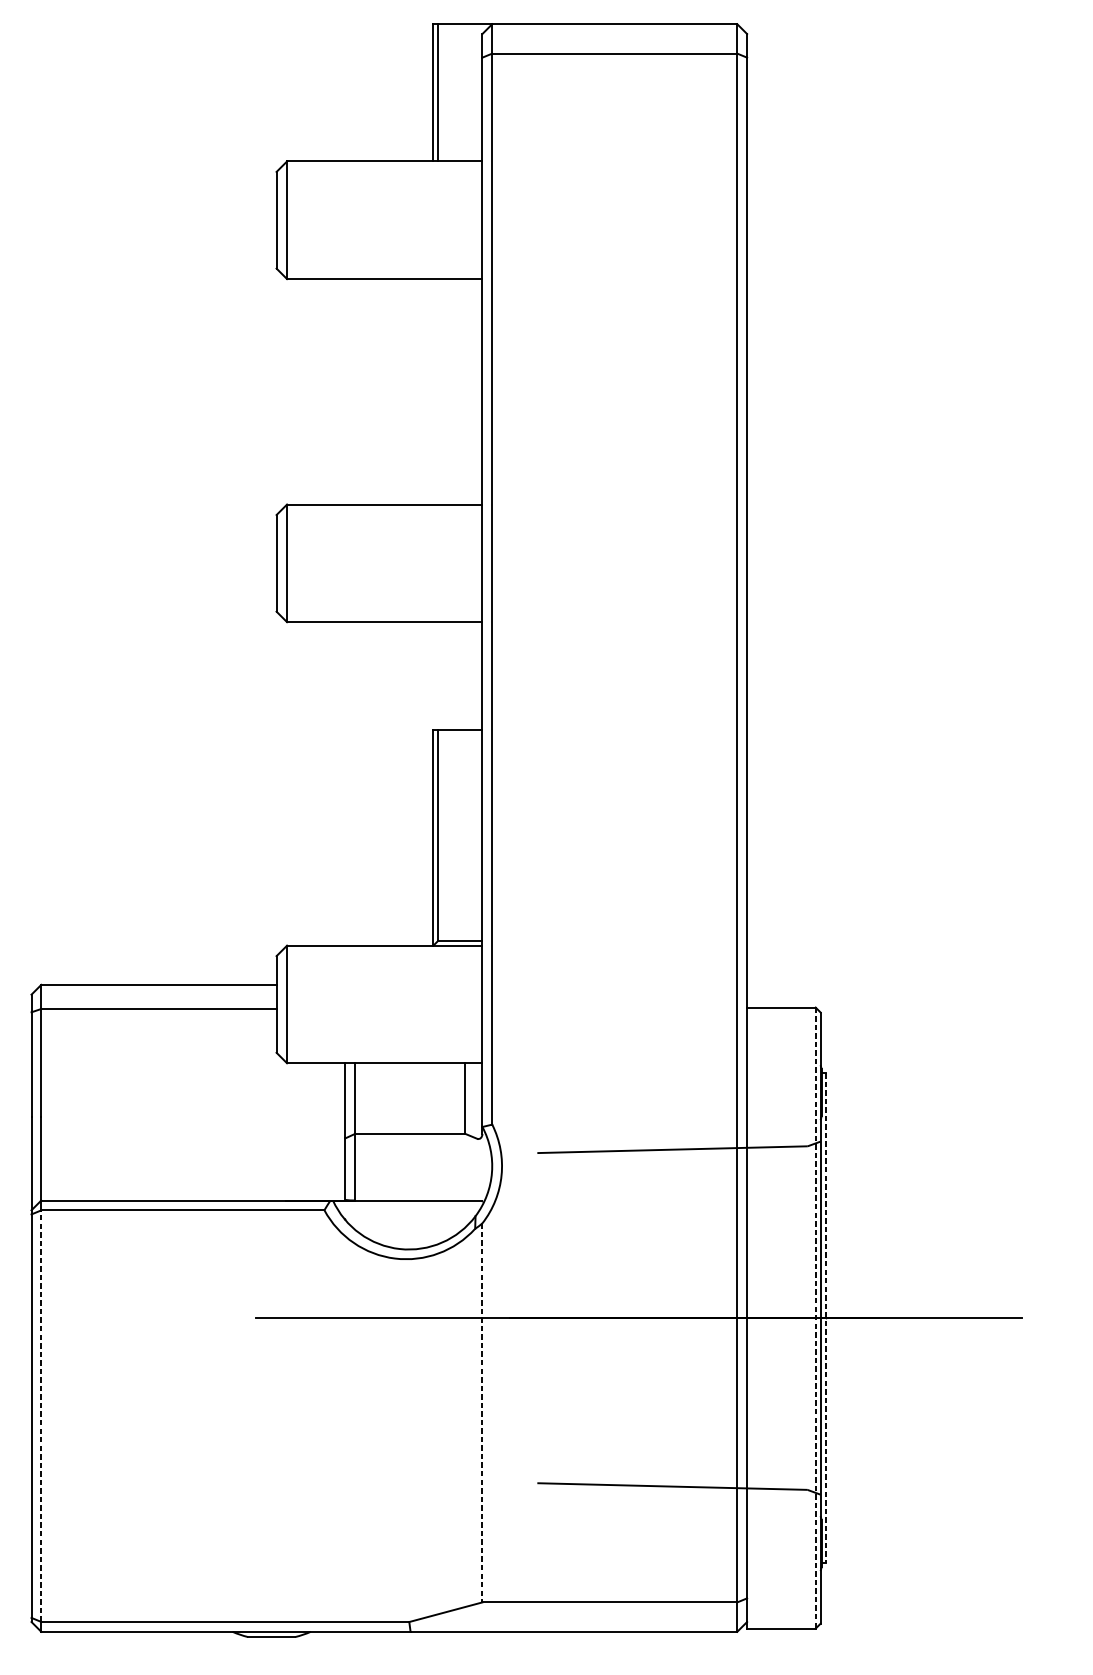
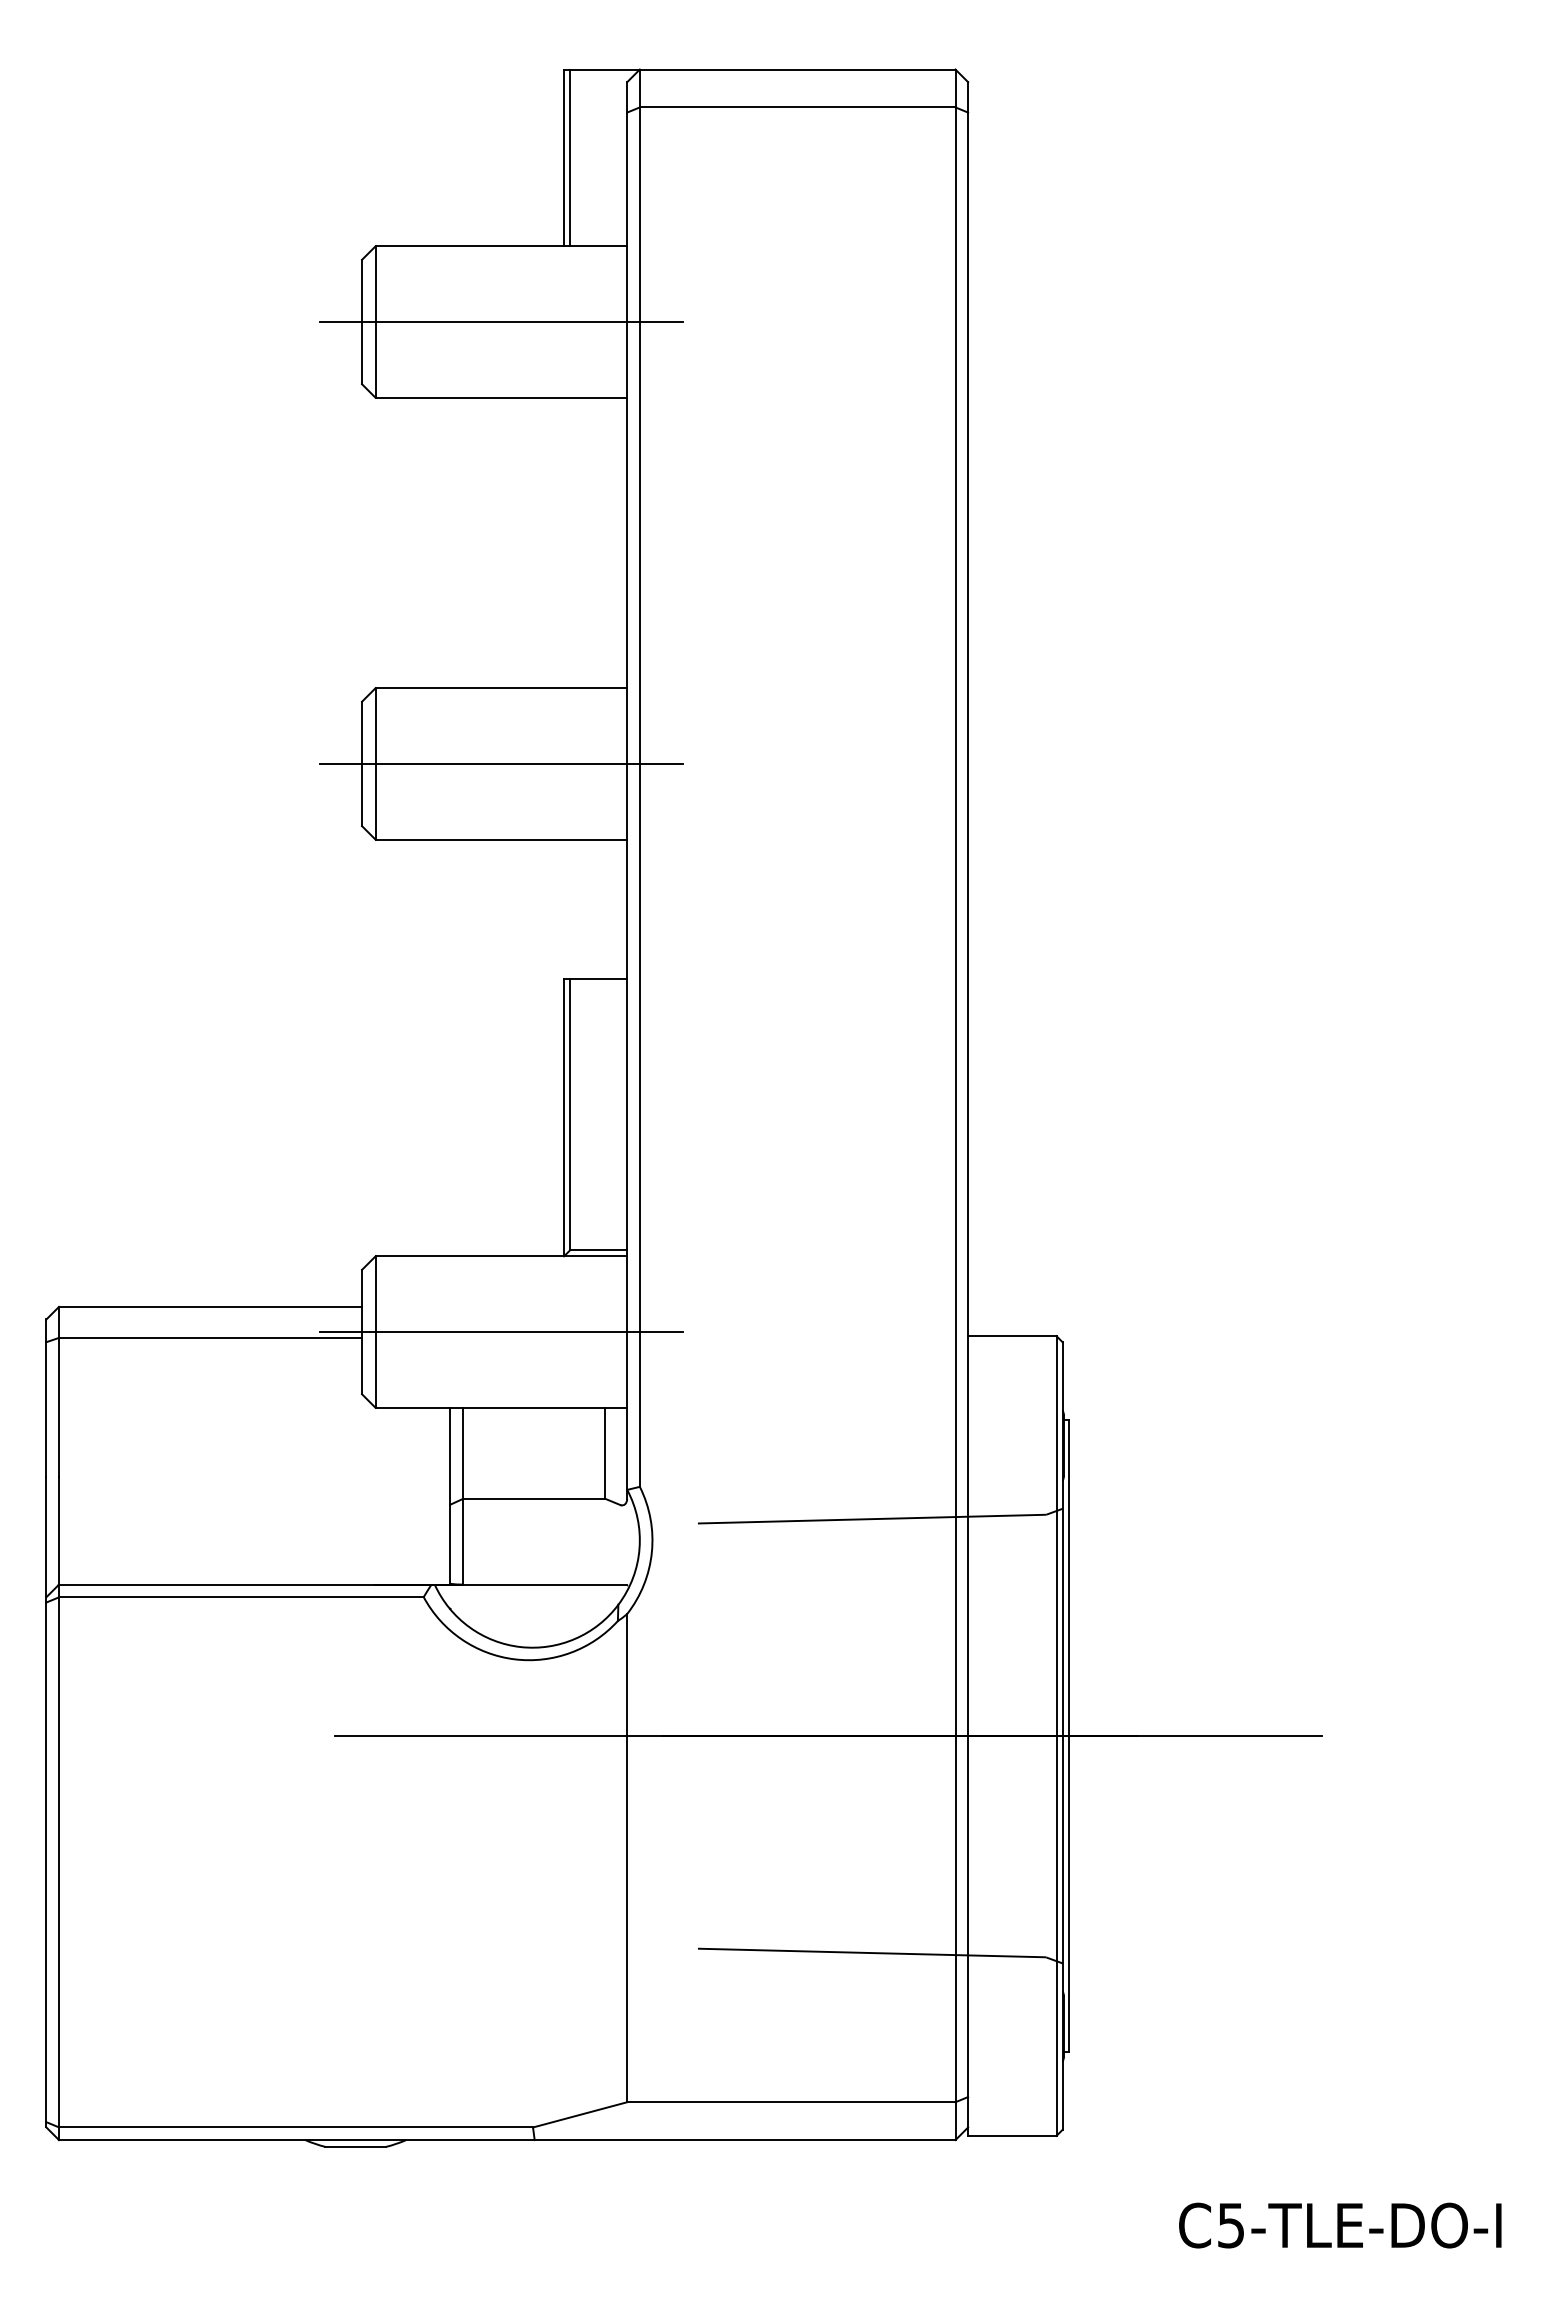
line: (384, 220) -> (501, 322), added
line: (384, 563) -> (501, 763), added
line: (384, 1004) -> (501, 1332), added
line: (815, 1318) -> (1056, 1736), dashed -> solid
line: (825, 1318) -> (1069, 1736), dashed -> solid
line: (482, 1413) -> (627, 1858), dashed -> solid
line: (40, 1416) -> (58, 1862), dashed -> solid

